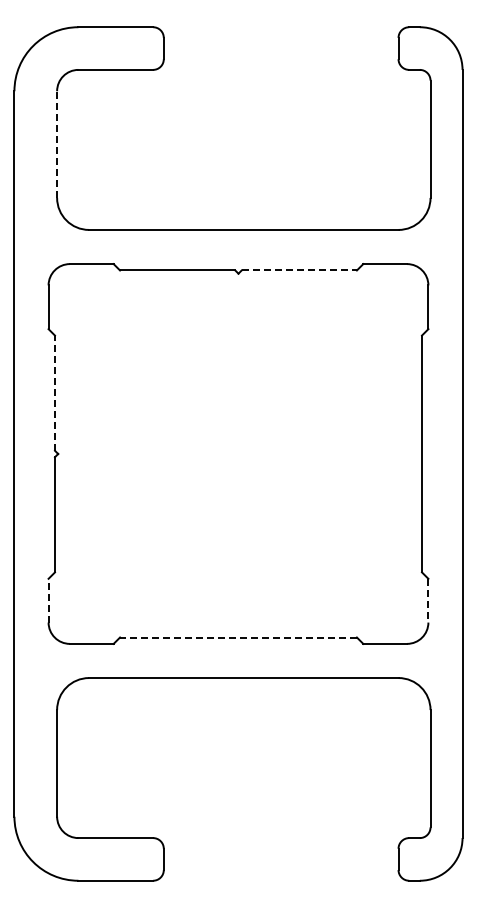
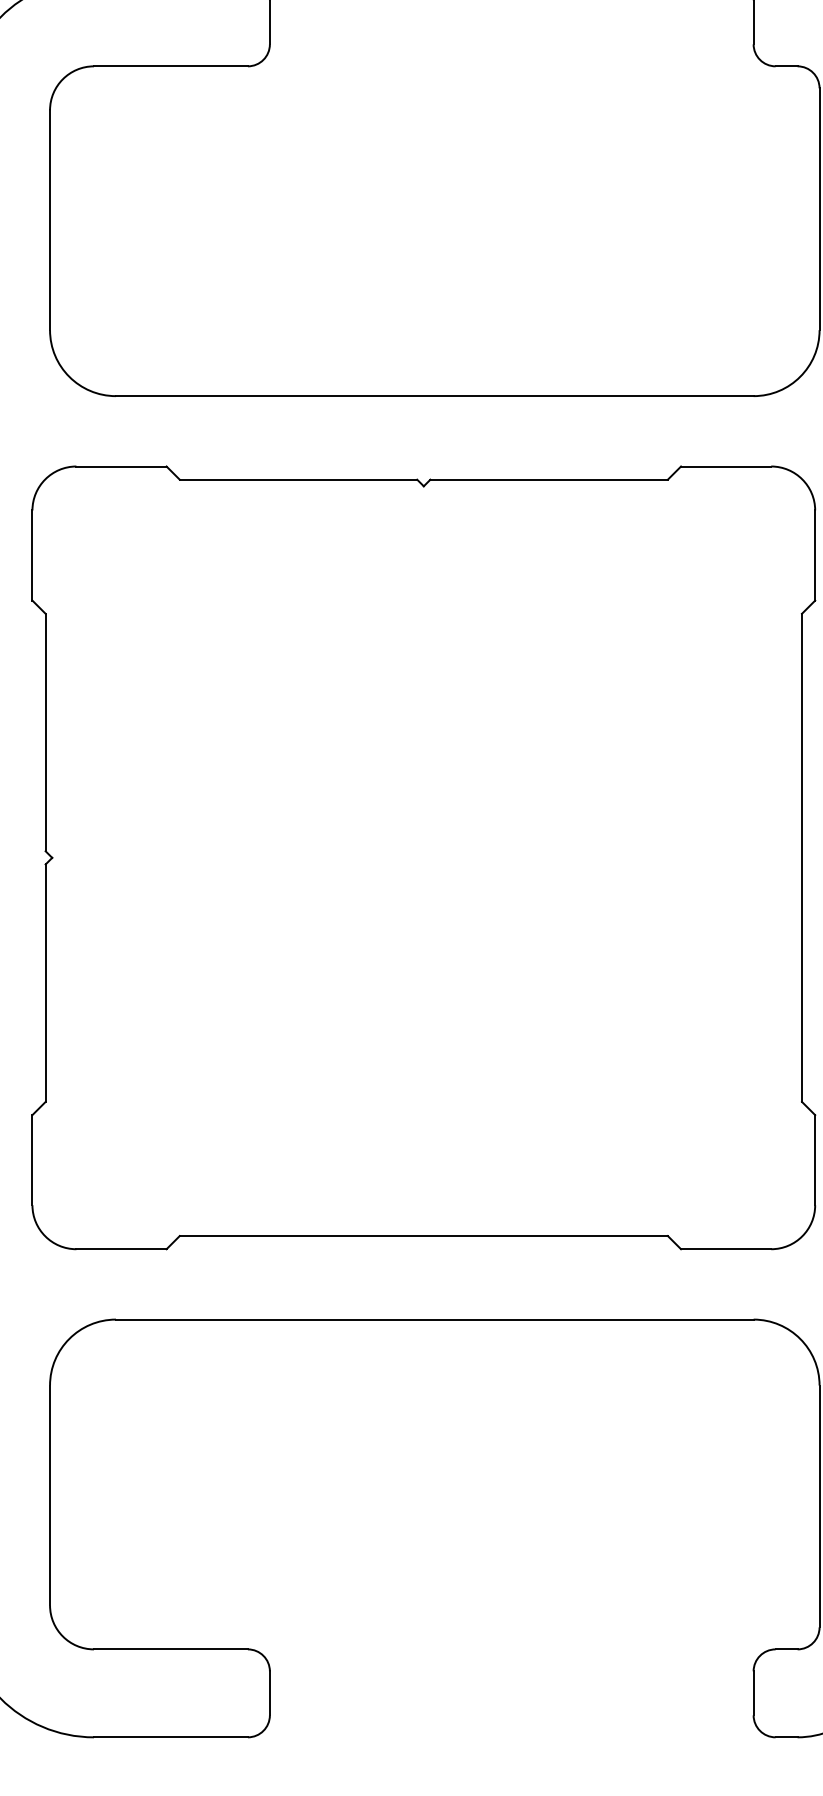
line: (57, 144) -> (50, 220), dashed -> solid
line: (299, 270) -> (549, 479), dashed -> solid
line: (54, 393) -> (44, 733), dashed -> solid
line: (48, 600) -> (32, 1159), dashed -> solid
line: (428, 600) -> (815, 1159), dashed -> solid
line: (238, 637) -> (423, 1236), dashed -> solid

